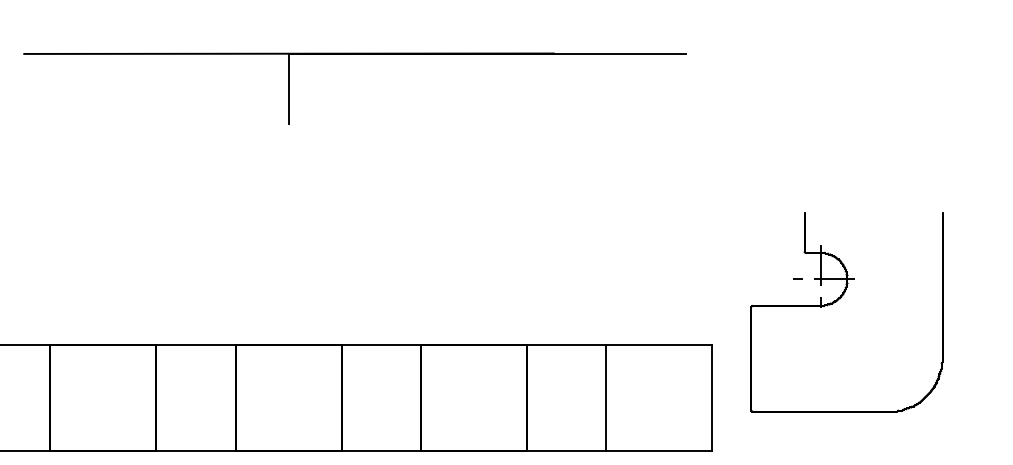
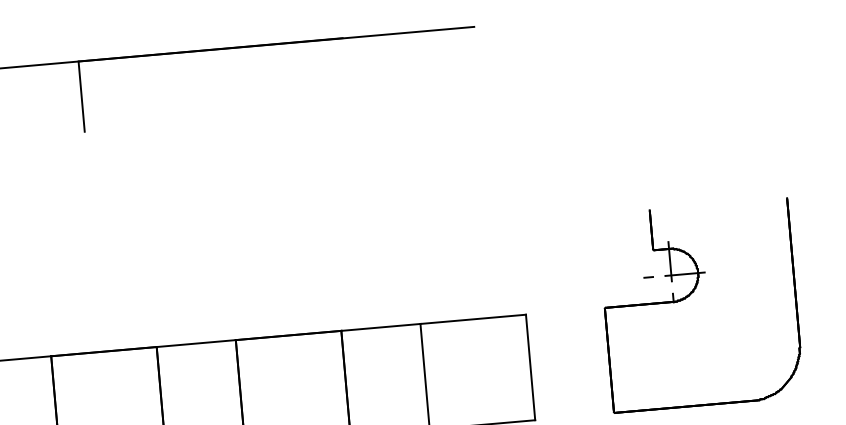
part: (836, 302) -> (689, 296), moved

